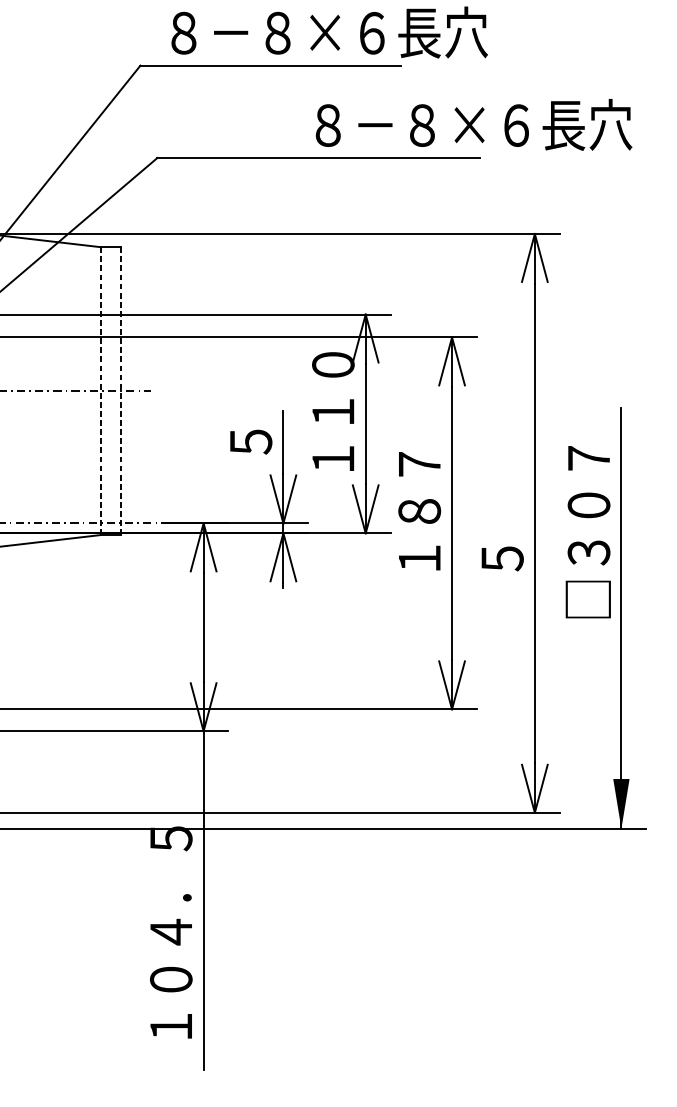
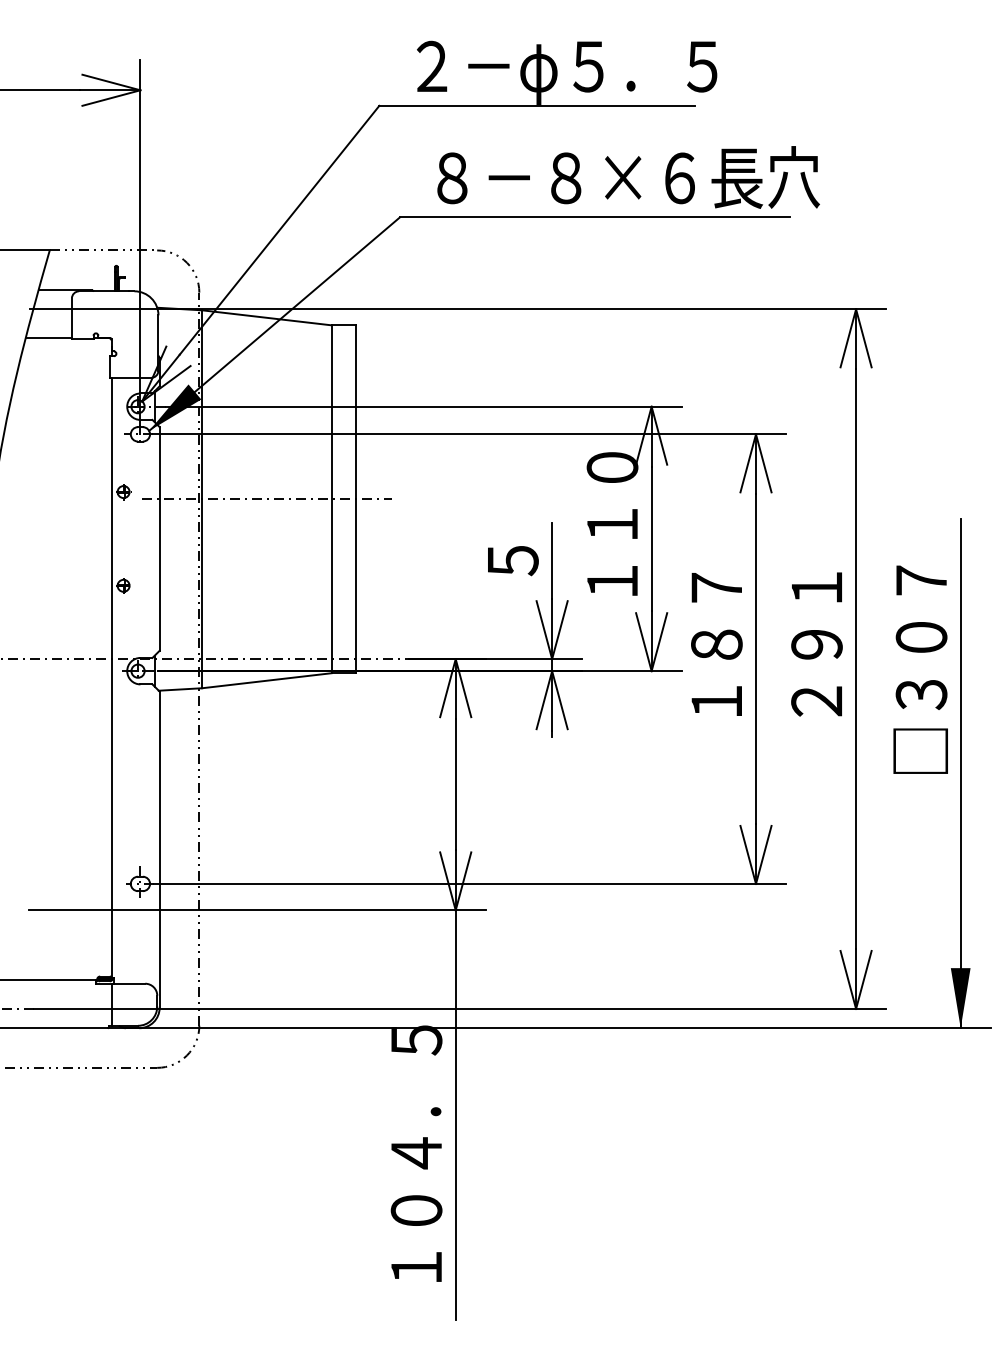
text: (329, 35) -> (607, 69), ８－８×６長穴 -> ２－φ５．５
text: (473, 124) -> (628, 177), moved
line: (100, 391) -> (331, 499), dashed -> solid
line: (120, 391) -> (355, 499), dashed -> solid
text: (502, 511) -> (816, 644), ５ -> ２９１

